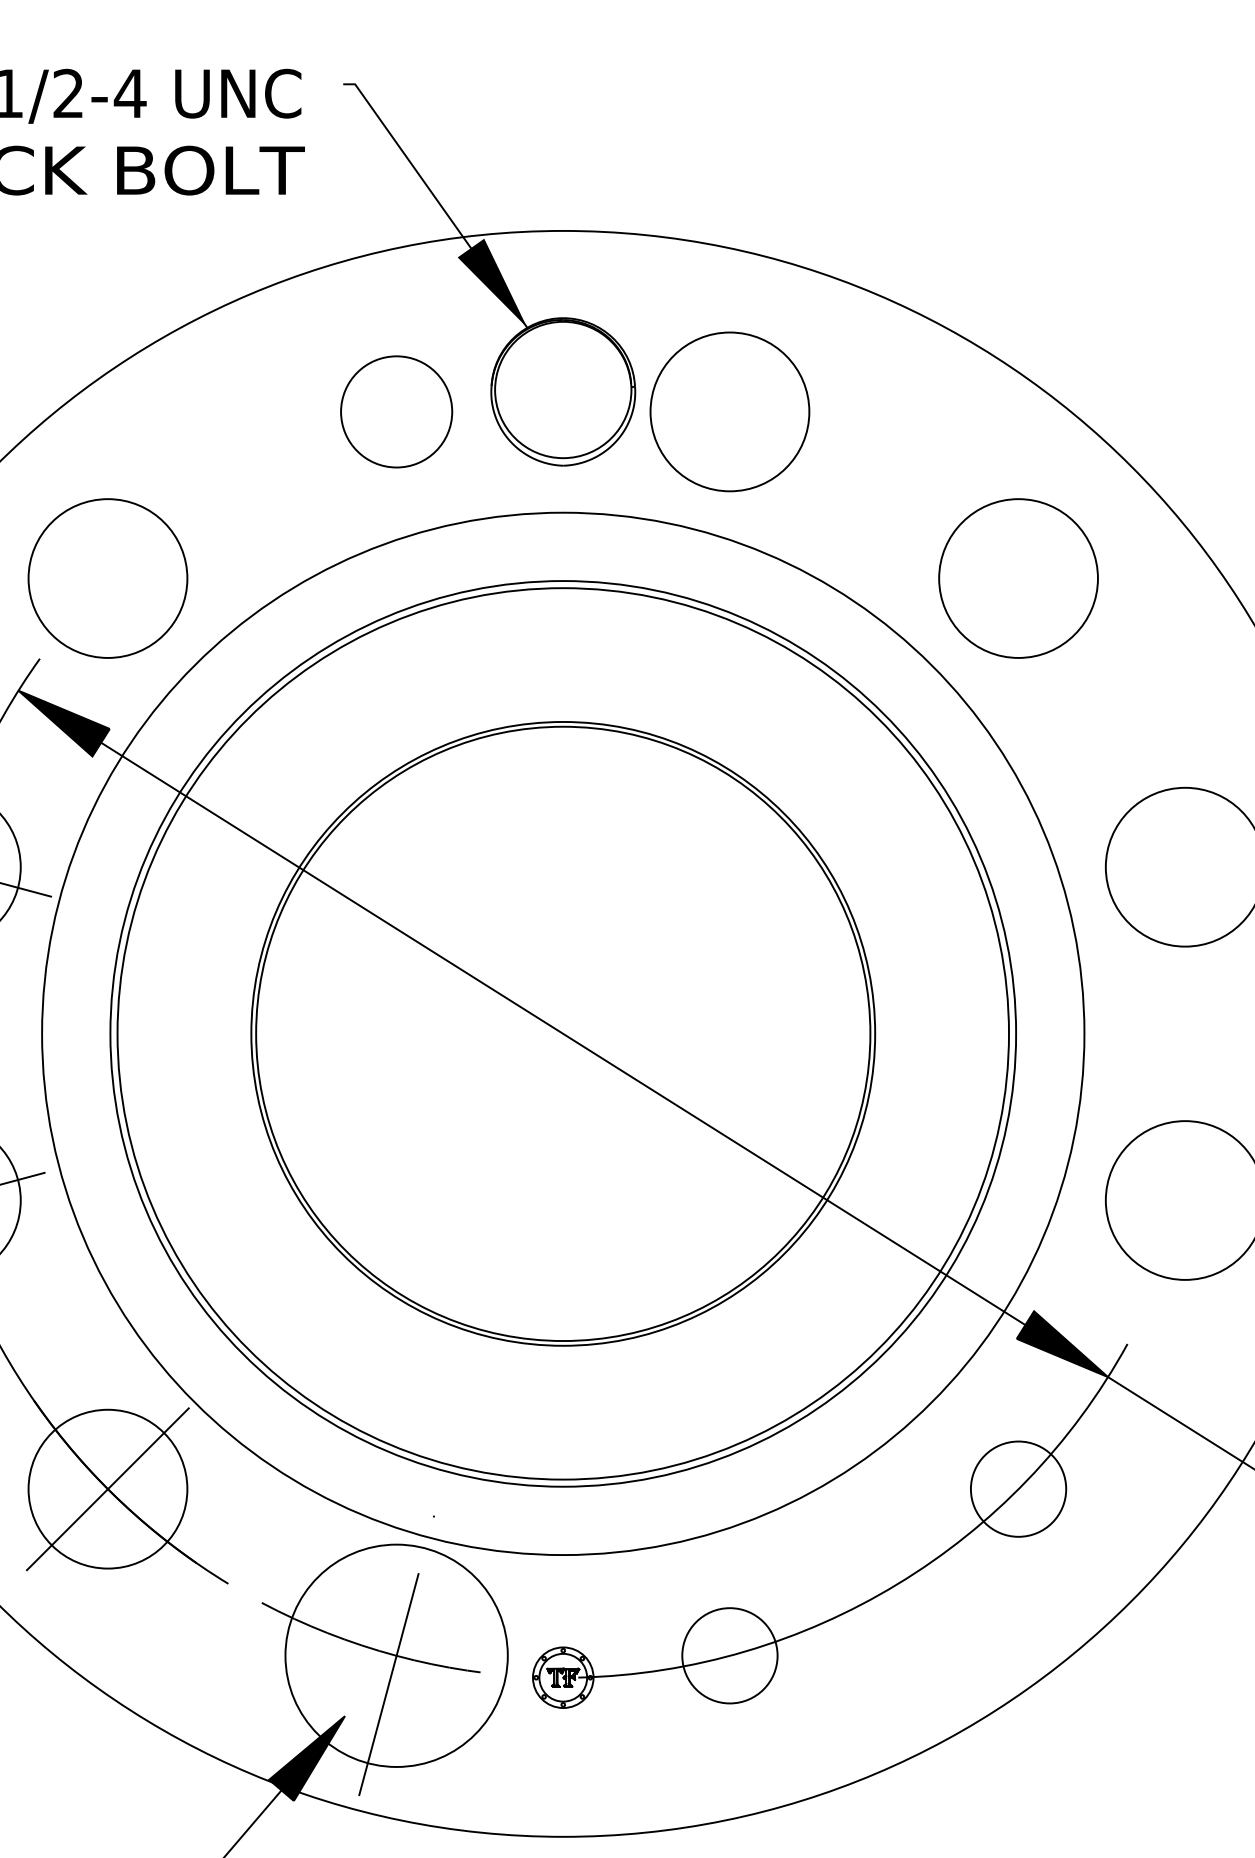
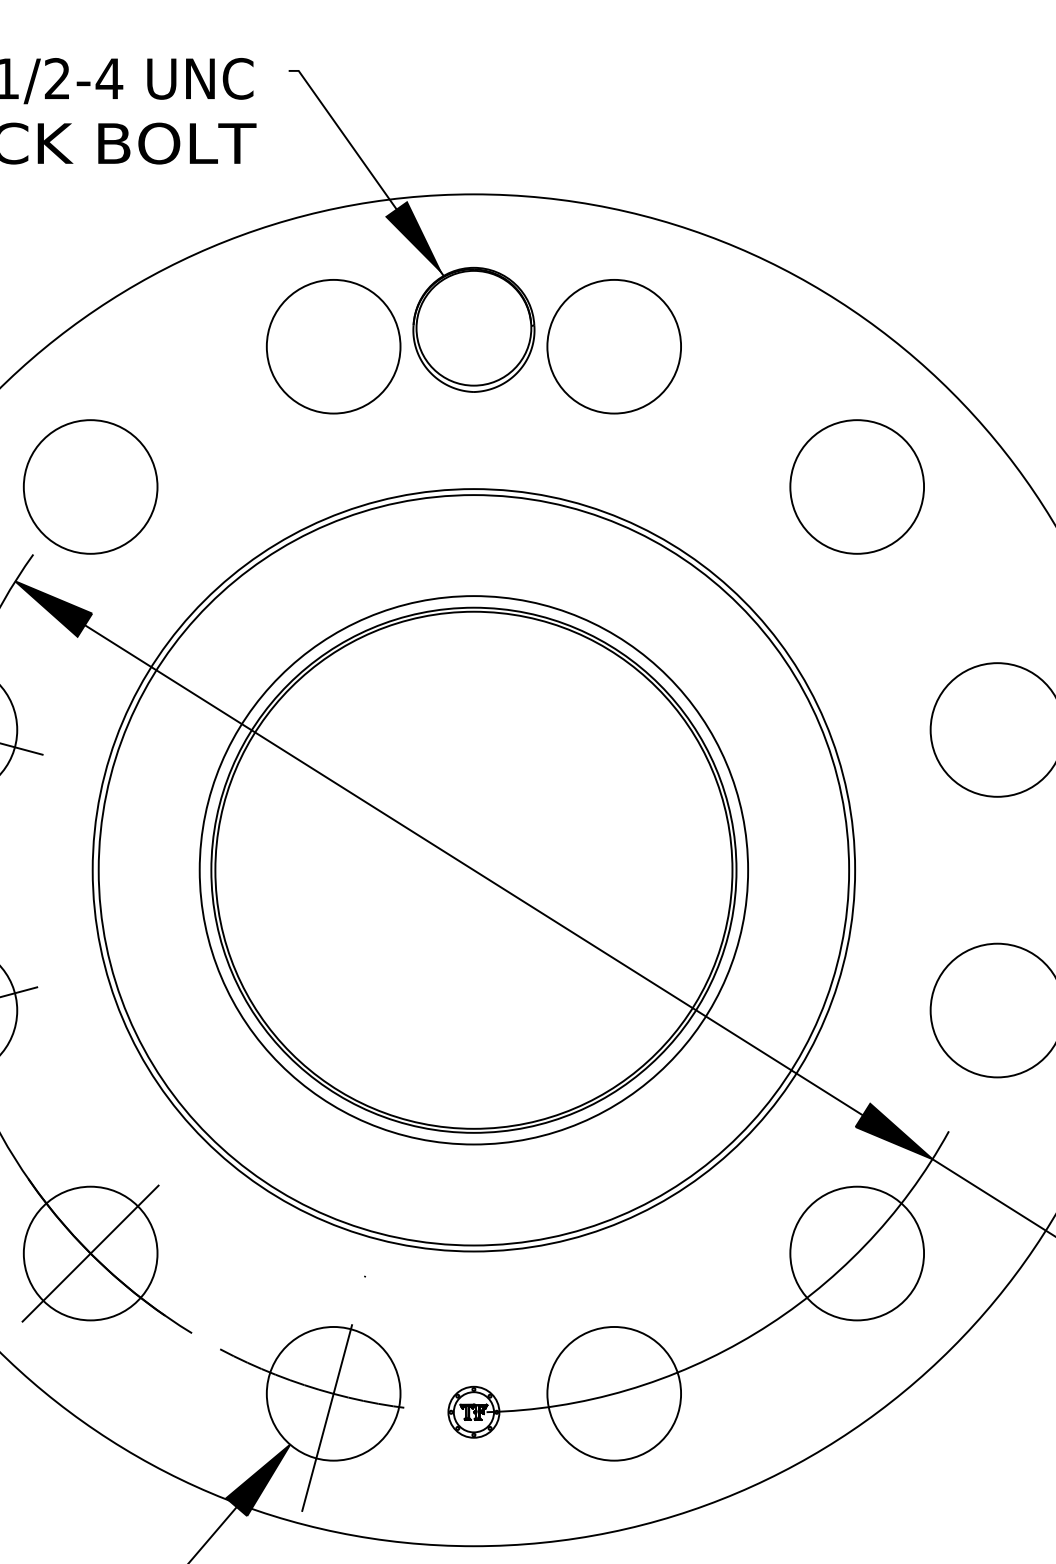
circle: (396, 411) -> (333, 346), size x1.43
circle: (563, 1033) -> (474, 869), size x0.62
circle: (1018, 1488) -> (857, 1252), size x1.67
circle: (396, 1655) -> (333, 1393), size x0.71
circle: (729, 1655) -> (613, 1393), size x1.67

